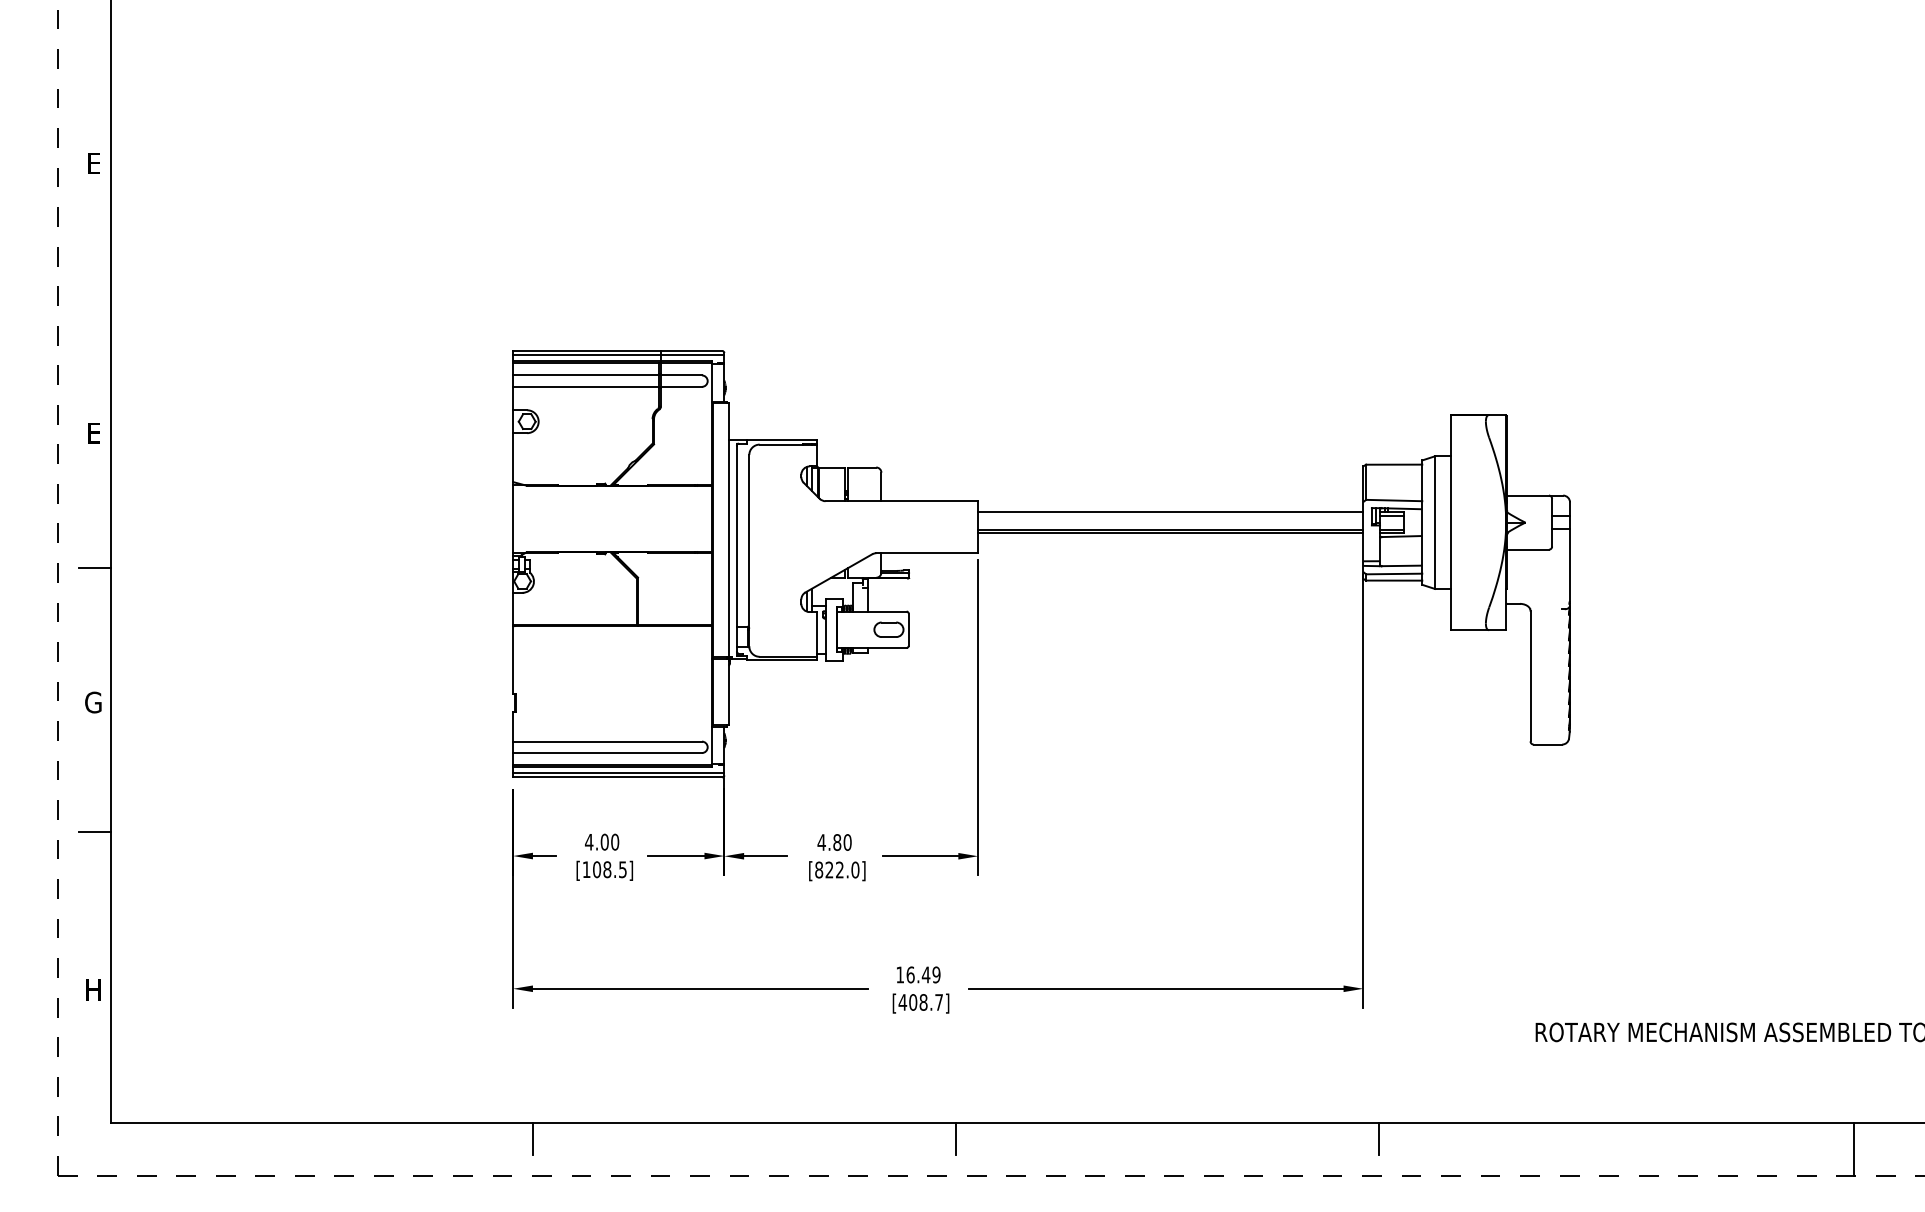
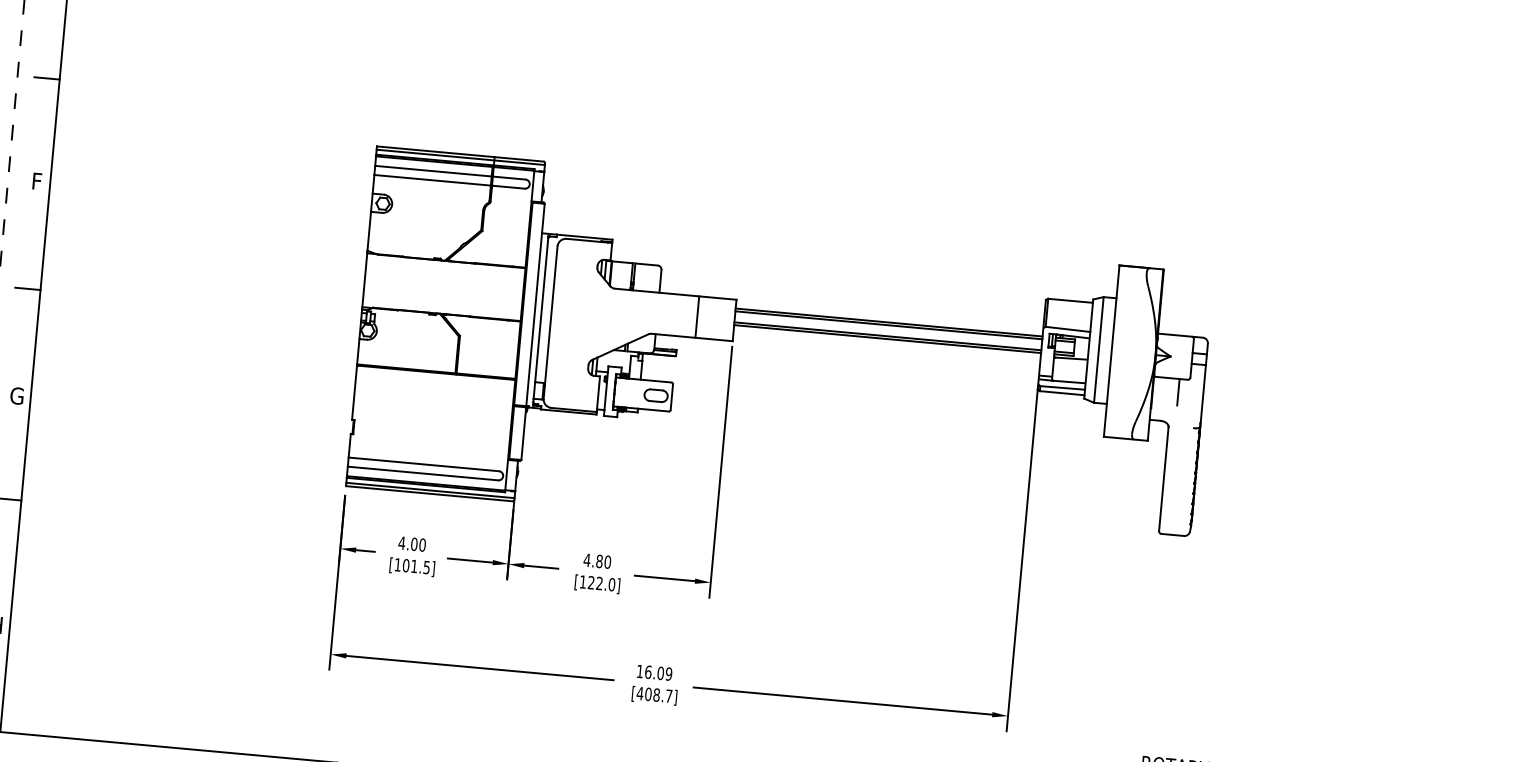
line: (94, 303) -> (46, 78), added
text: (93, 433) -> (36, 181), E -> F
line: (1170, 515) -> (888, 325), added
line: (931, 527) -> (697, 317), added
line: (1538, 565) -> (1178, 391), added
text: (607, 869) -> (414, 566), [108.5] -> [101.5]
text: (819, 869) -> (583, 581), [822.0] -> [122.0]
text: (925, 974) -> (660, 672), 16.49 -> 16.09

